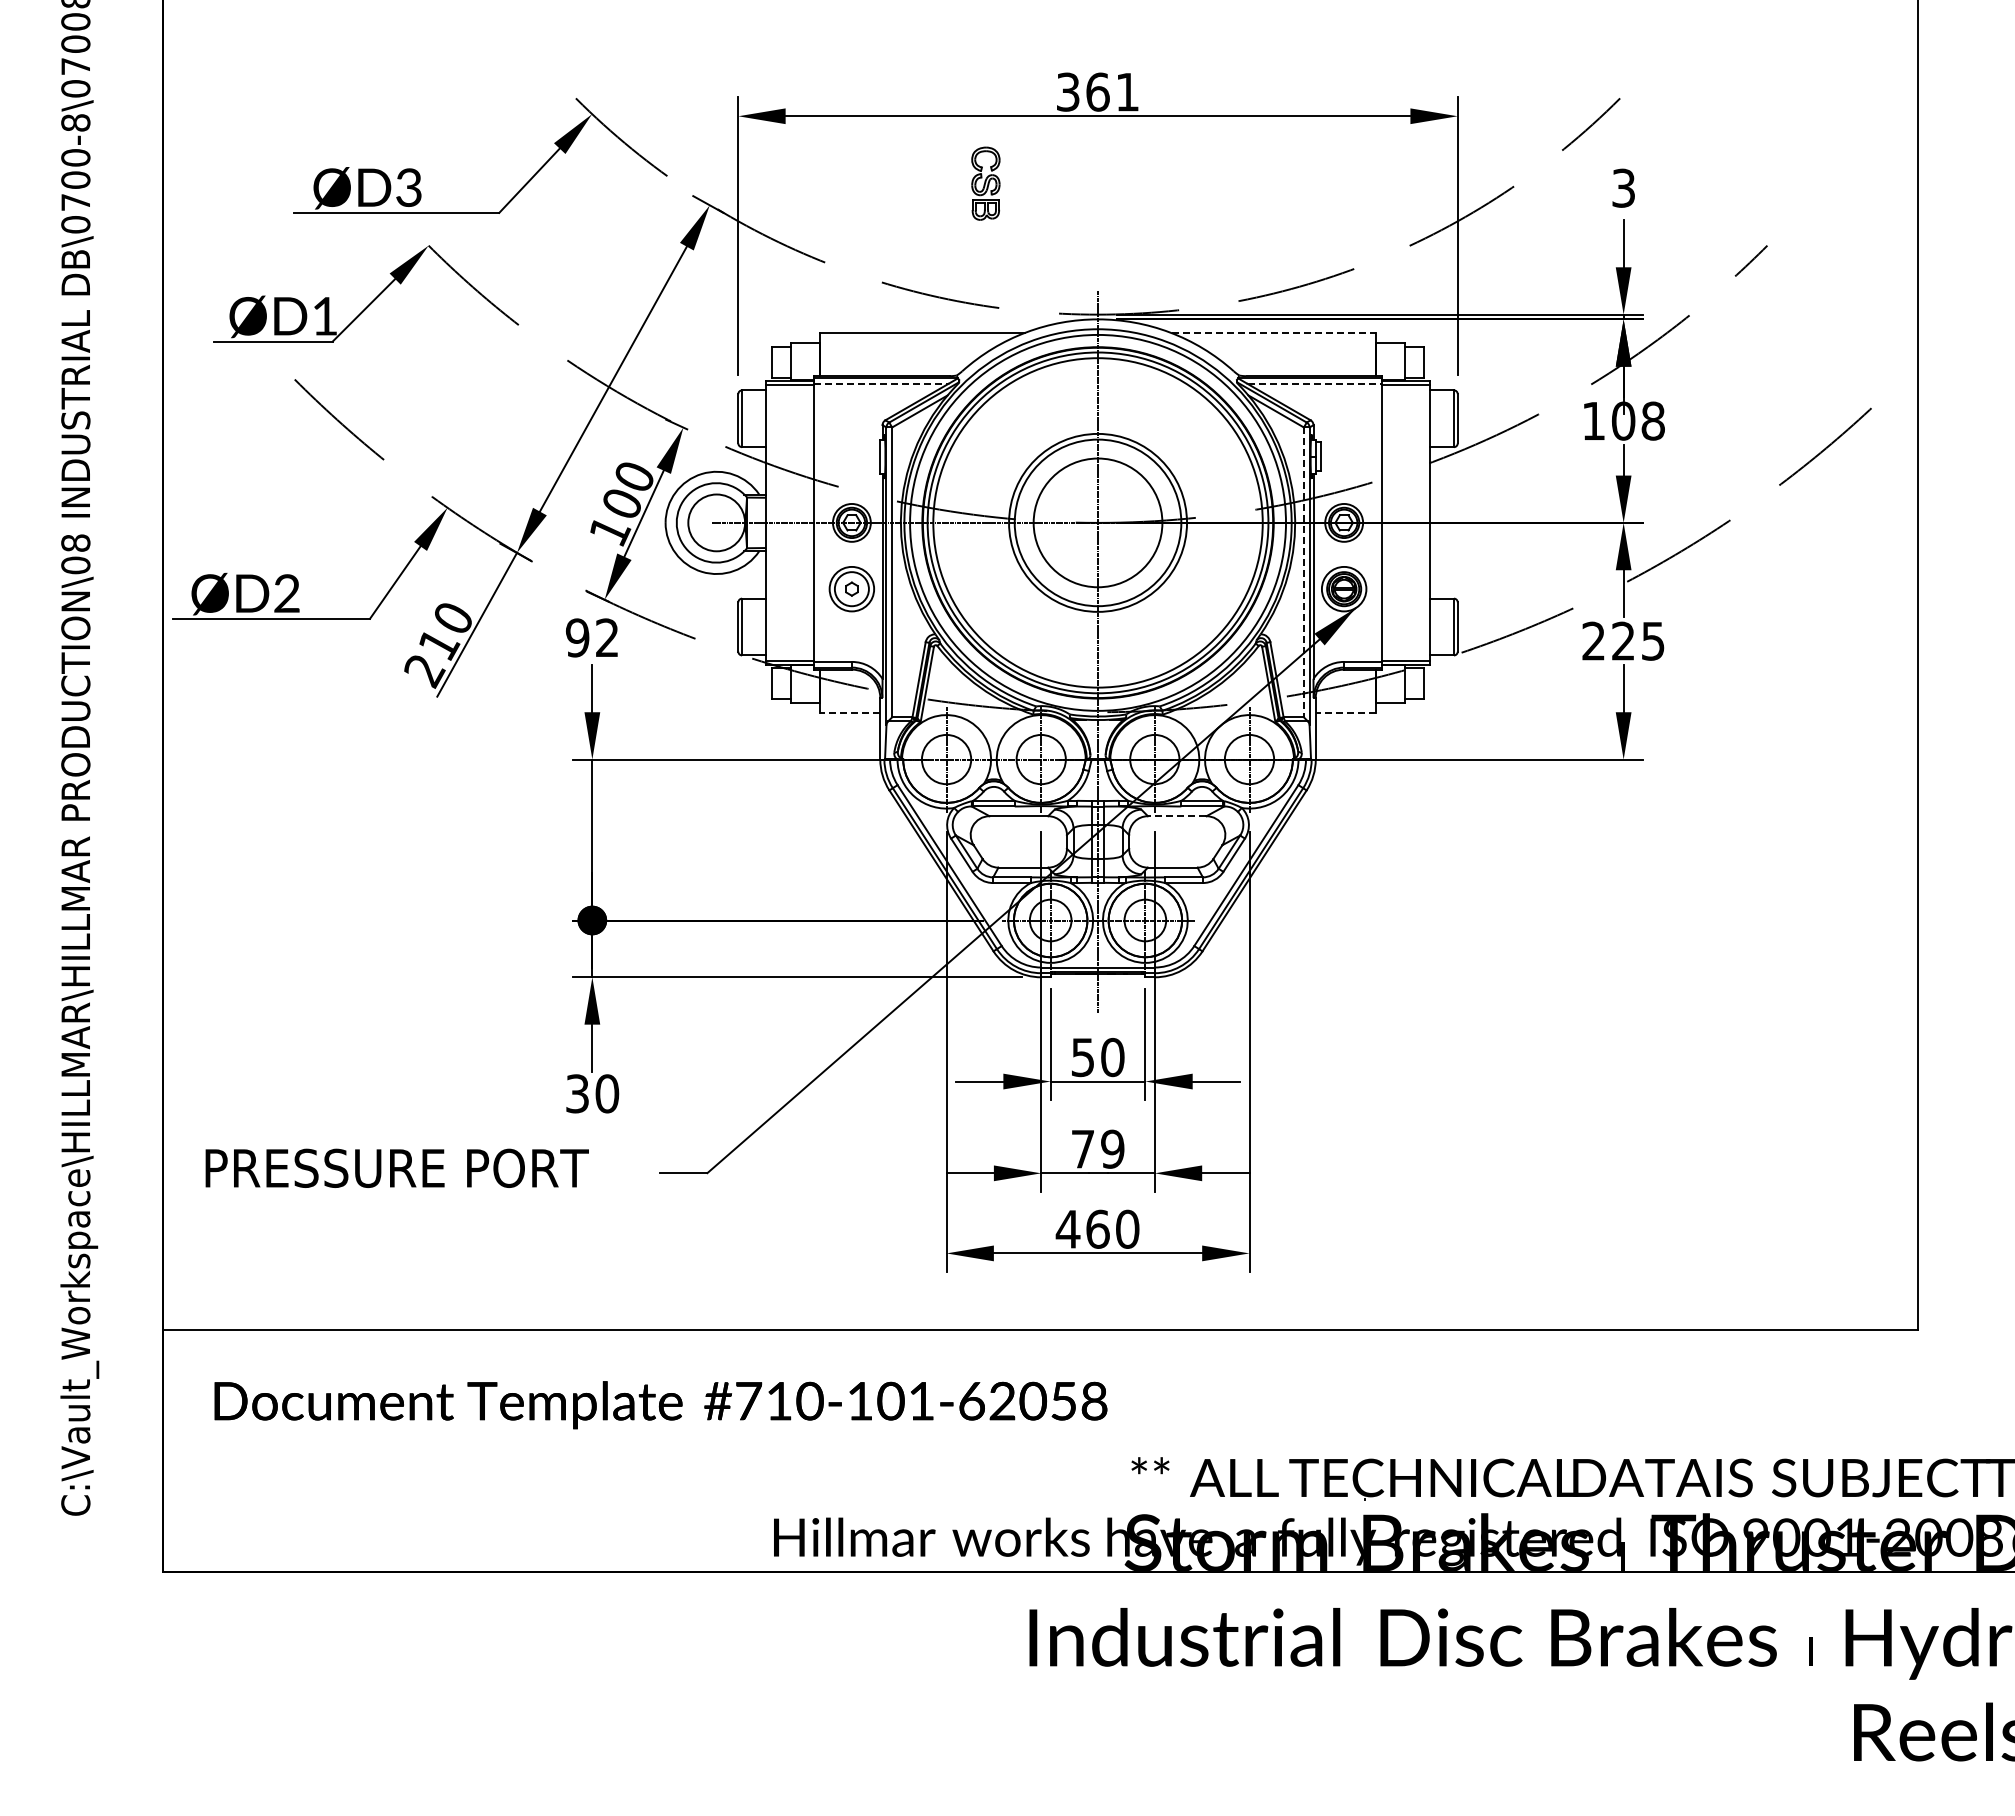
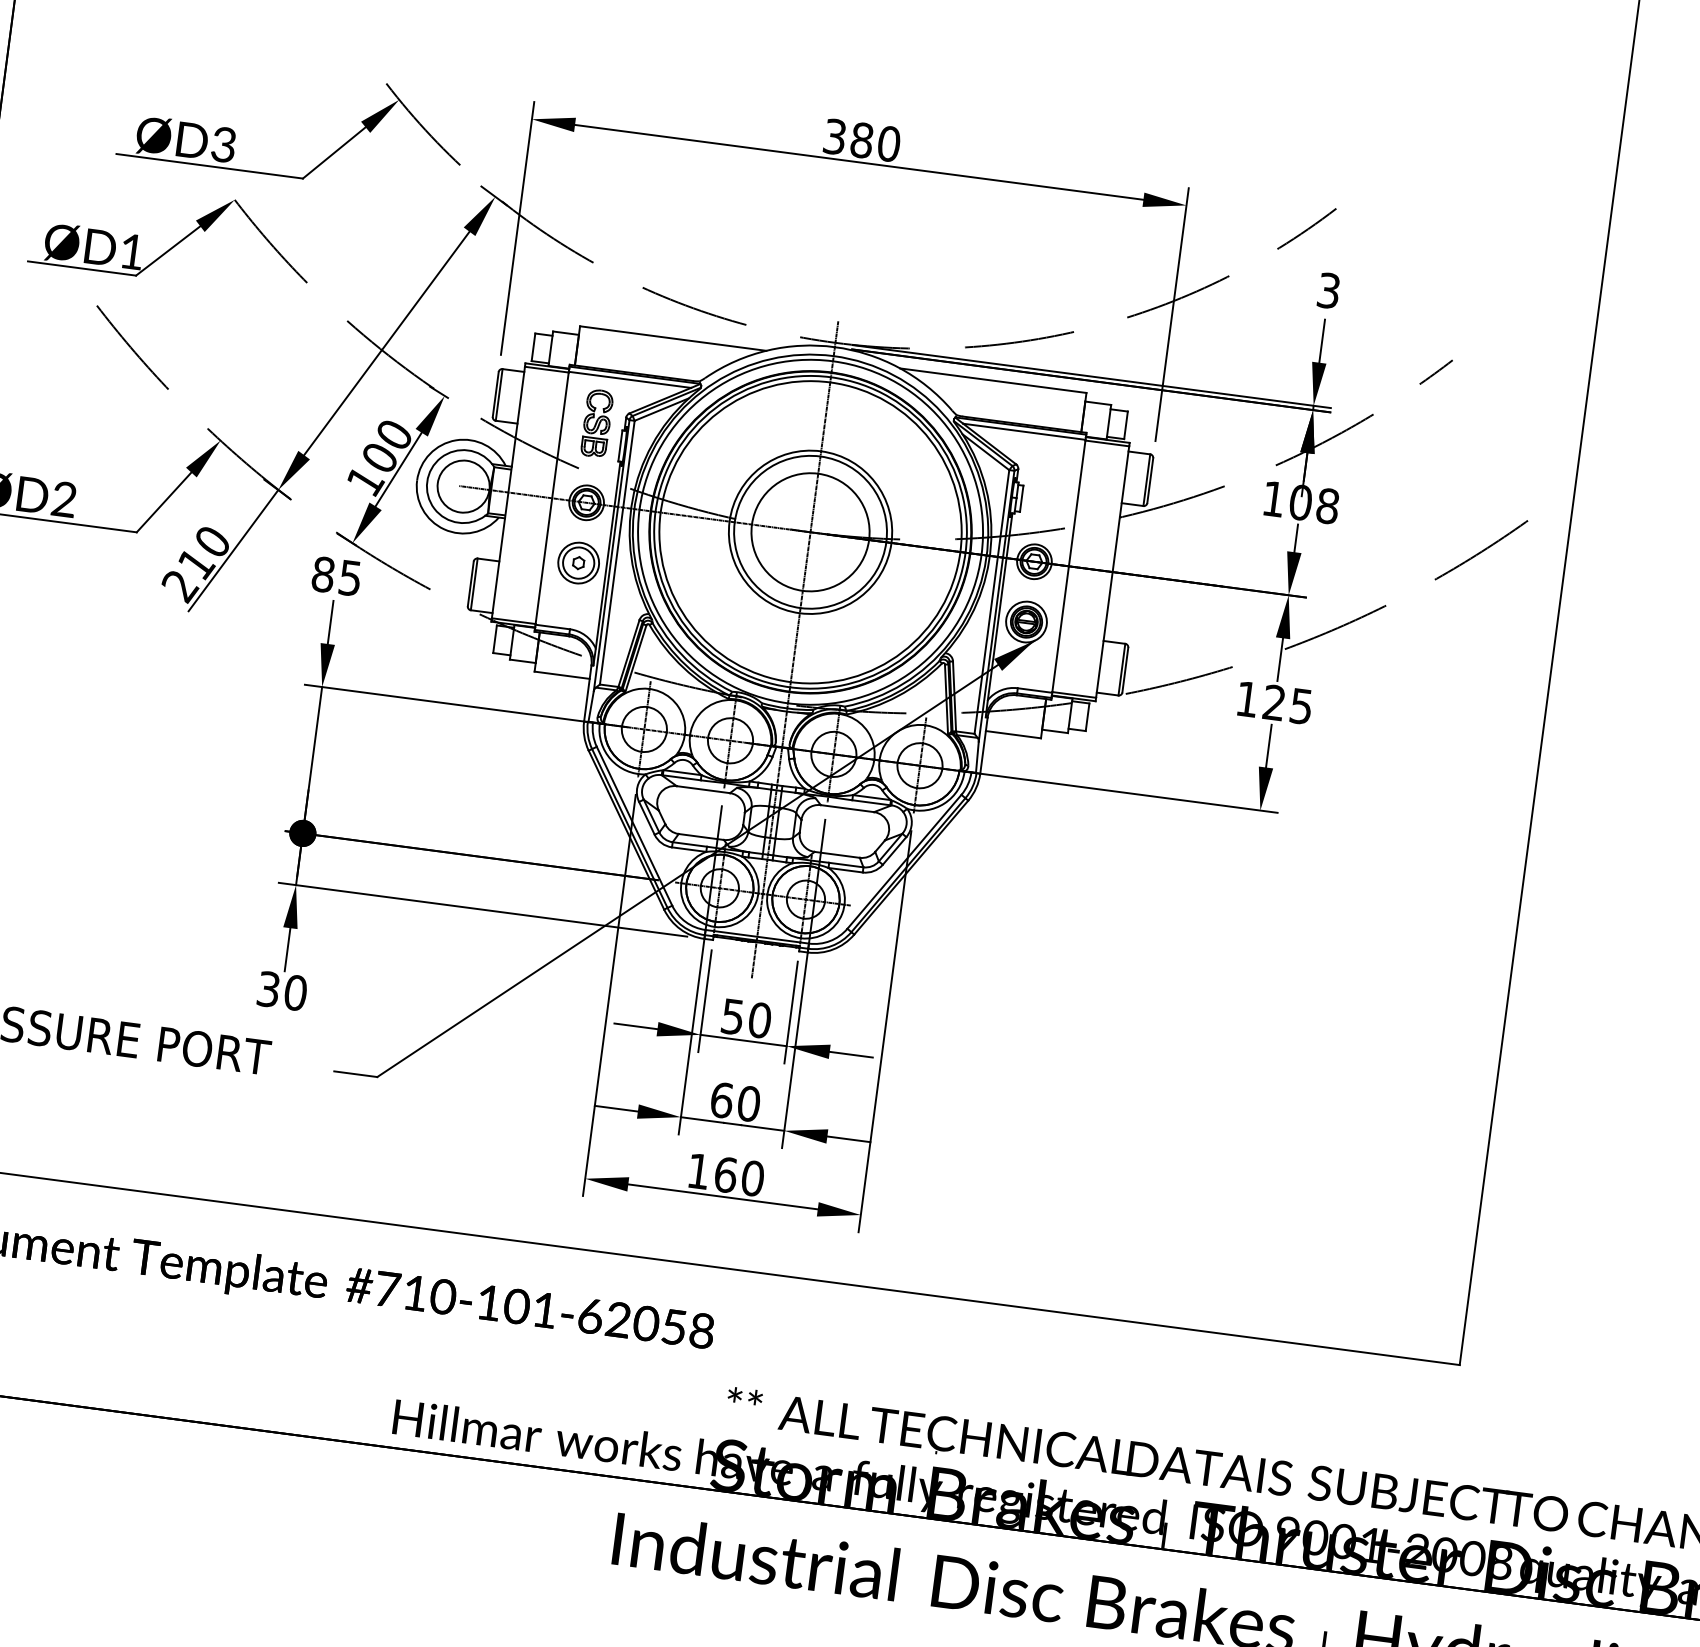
text: (1112, 91) -> (875, 141), 361 -> 380
part: (985, 183) -> (596, 423), moved
line: (1274, 333) -> (993, 381), dashed -> solid
line: (881, 383) -> (630, 379), dashed -> solid
line: (1315, 383) -> (1025, 431), dashed -> solid
line: (1303, 572) -> (991, 602), dashed -> solid
text: (591, 637) -> (335, 575), 92 -> 85
text: (1593, 640) -> (1247, 698), 225 -> 125
line: (849, 712) -> (561, 675), dashed -> solid
line: (1345, 712) -> (1012, 734), dashed -> solid
line: (1176, 816) -> (846, 808), dashed -> solid
text: (1097, 1148) -> (735, 1101), 79 -> 60
text: (1067, 1229) -> (698, 1171), 460 -> 160

